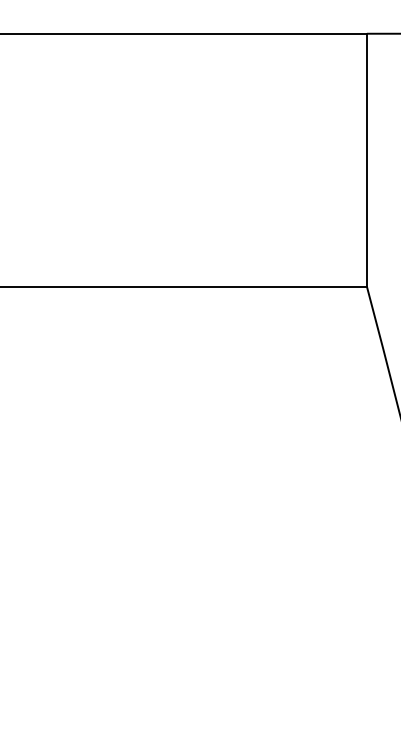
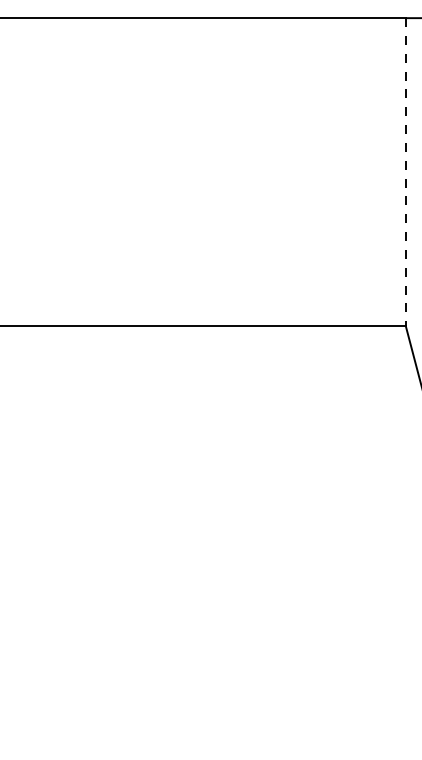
line: (366, 160) -> (405, 172), solid -> dashed

